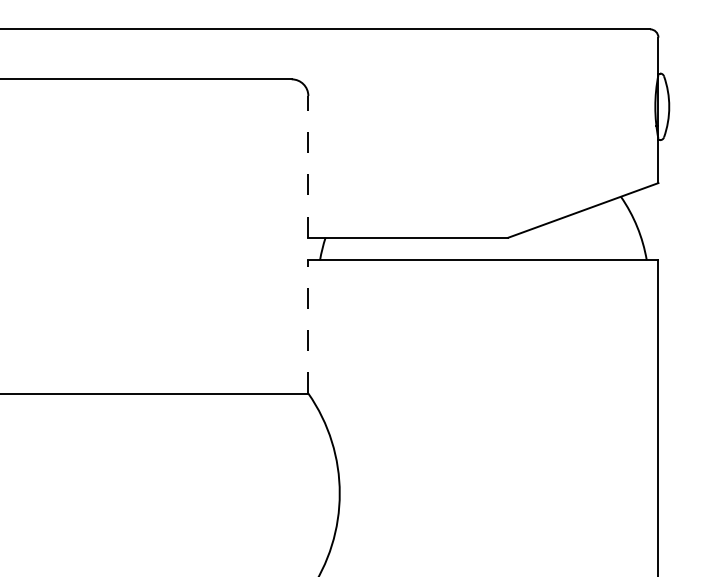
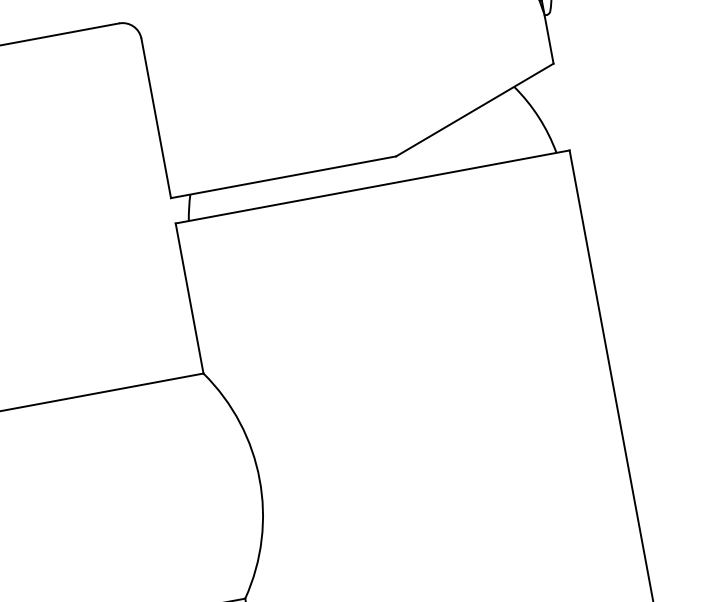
line: (308, 166) -> (156, 117), dashed -> solid
line: (308, 326) -> (189, 298), dashed -> solid

